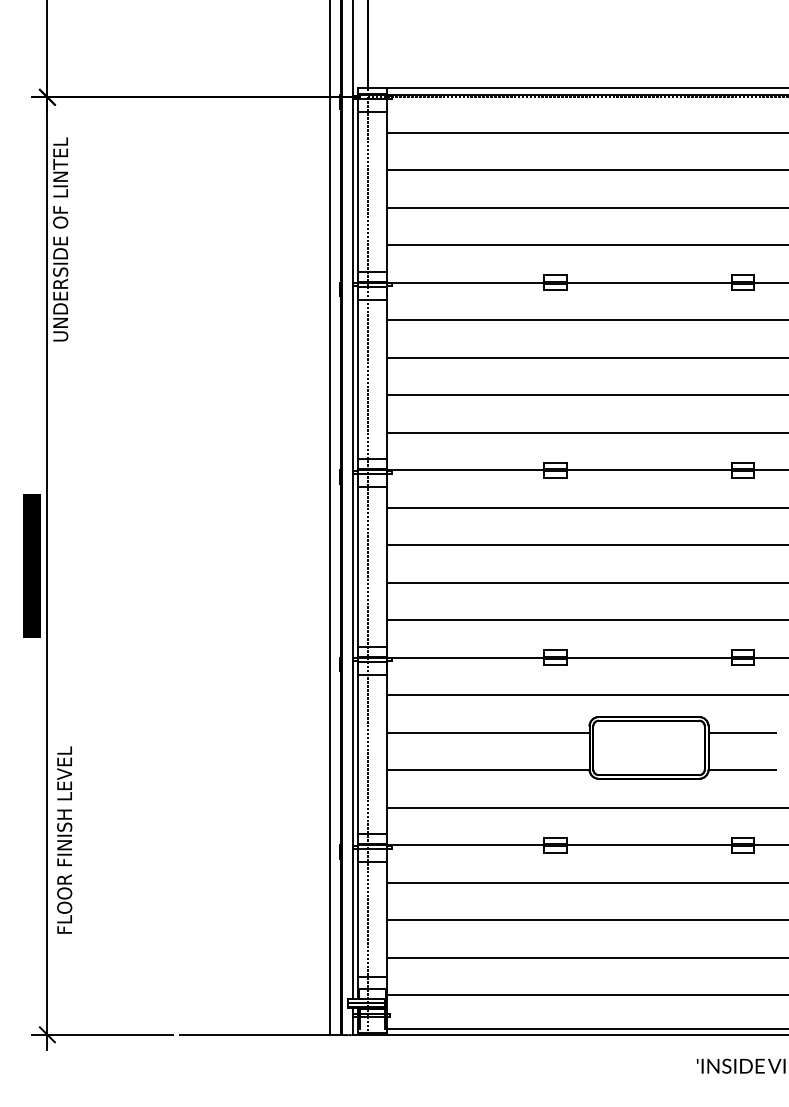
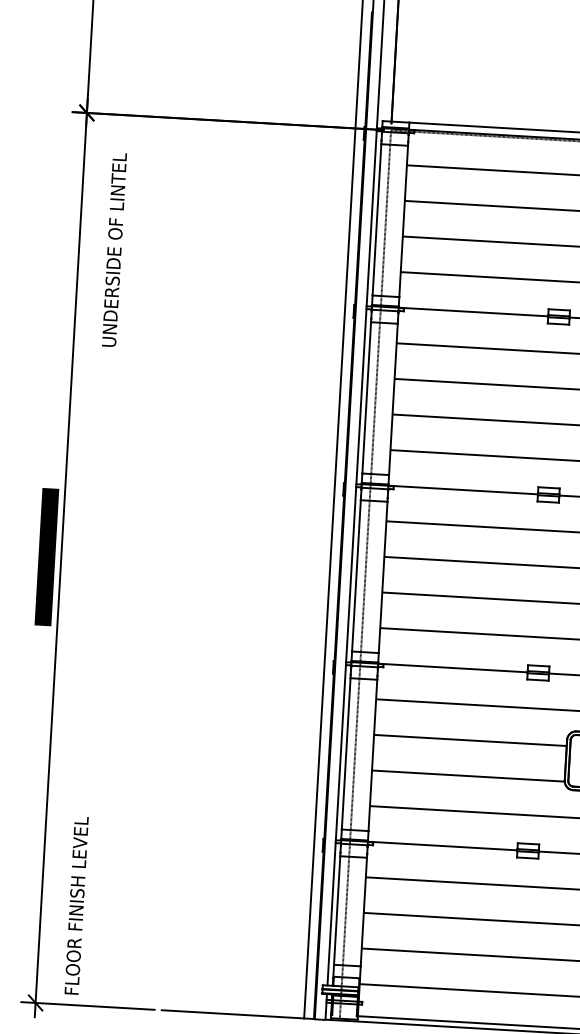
text: (60, 239) -> (114, 249), moved
text: (64, 839) -> (76, 905), moved

